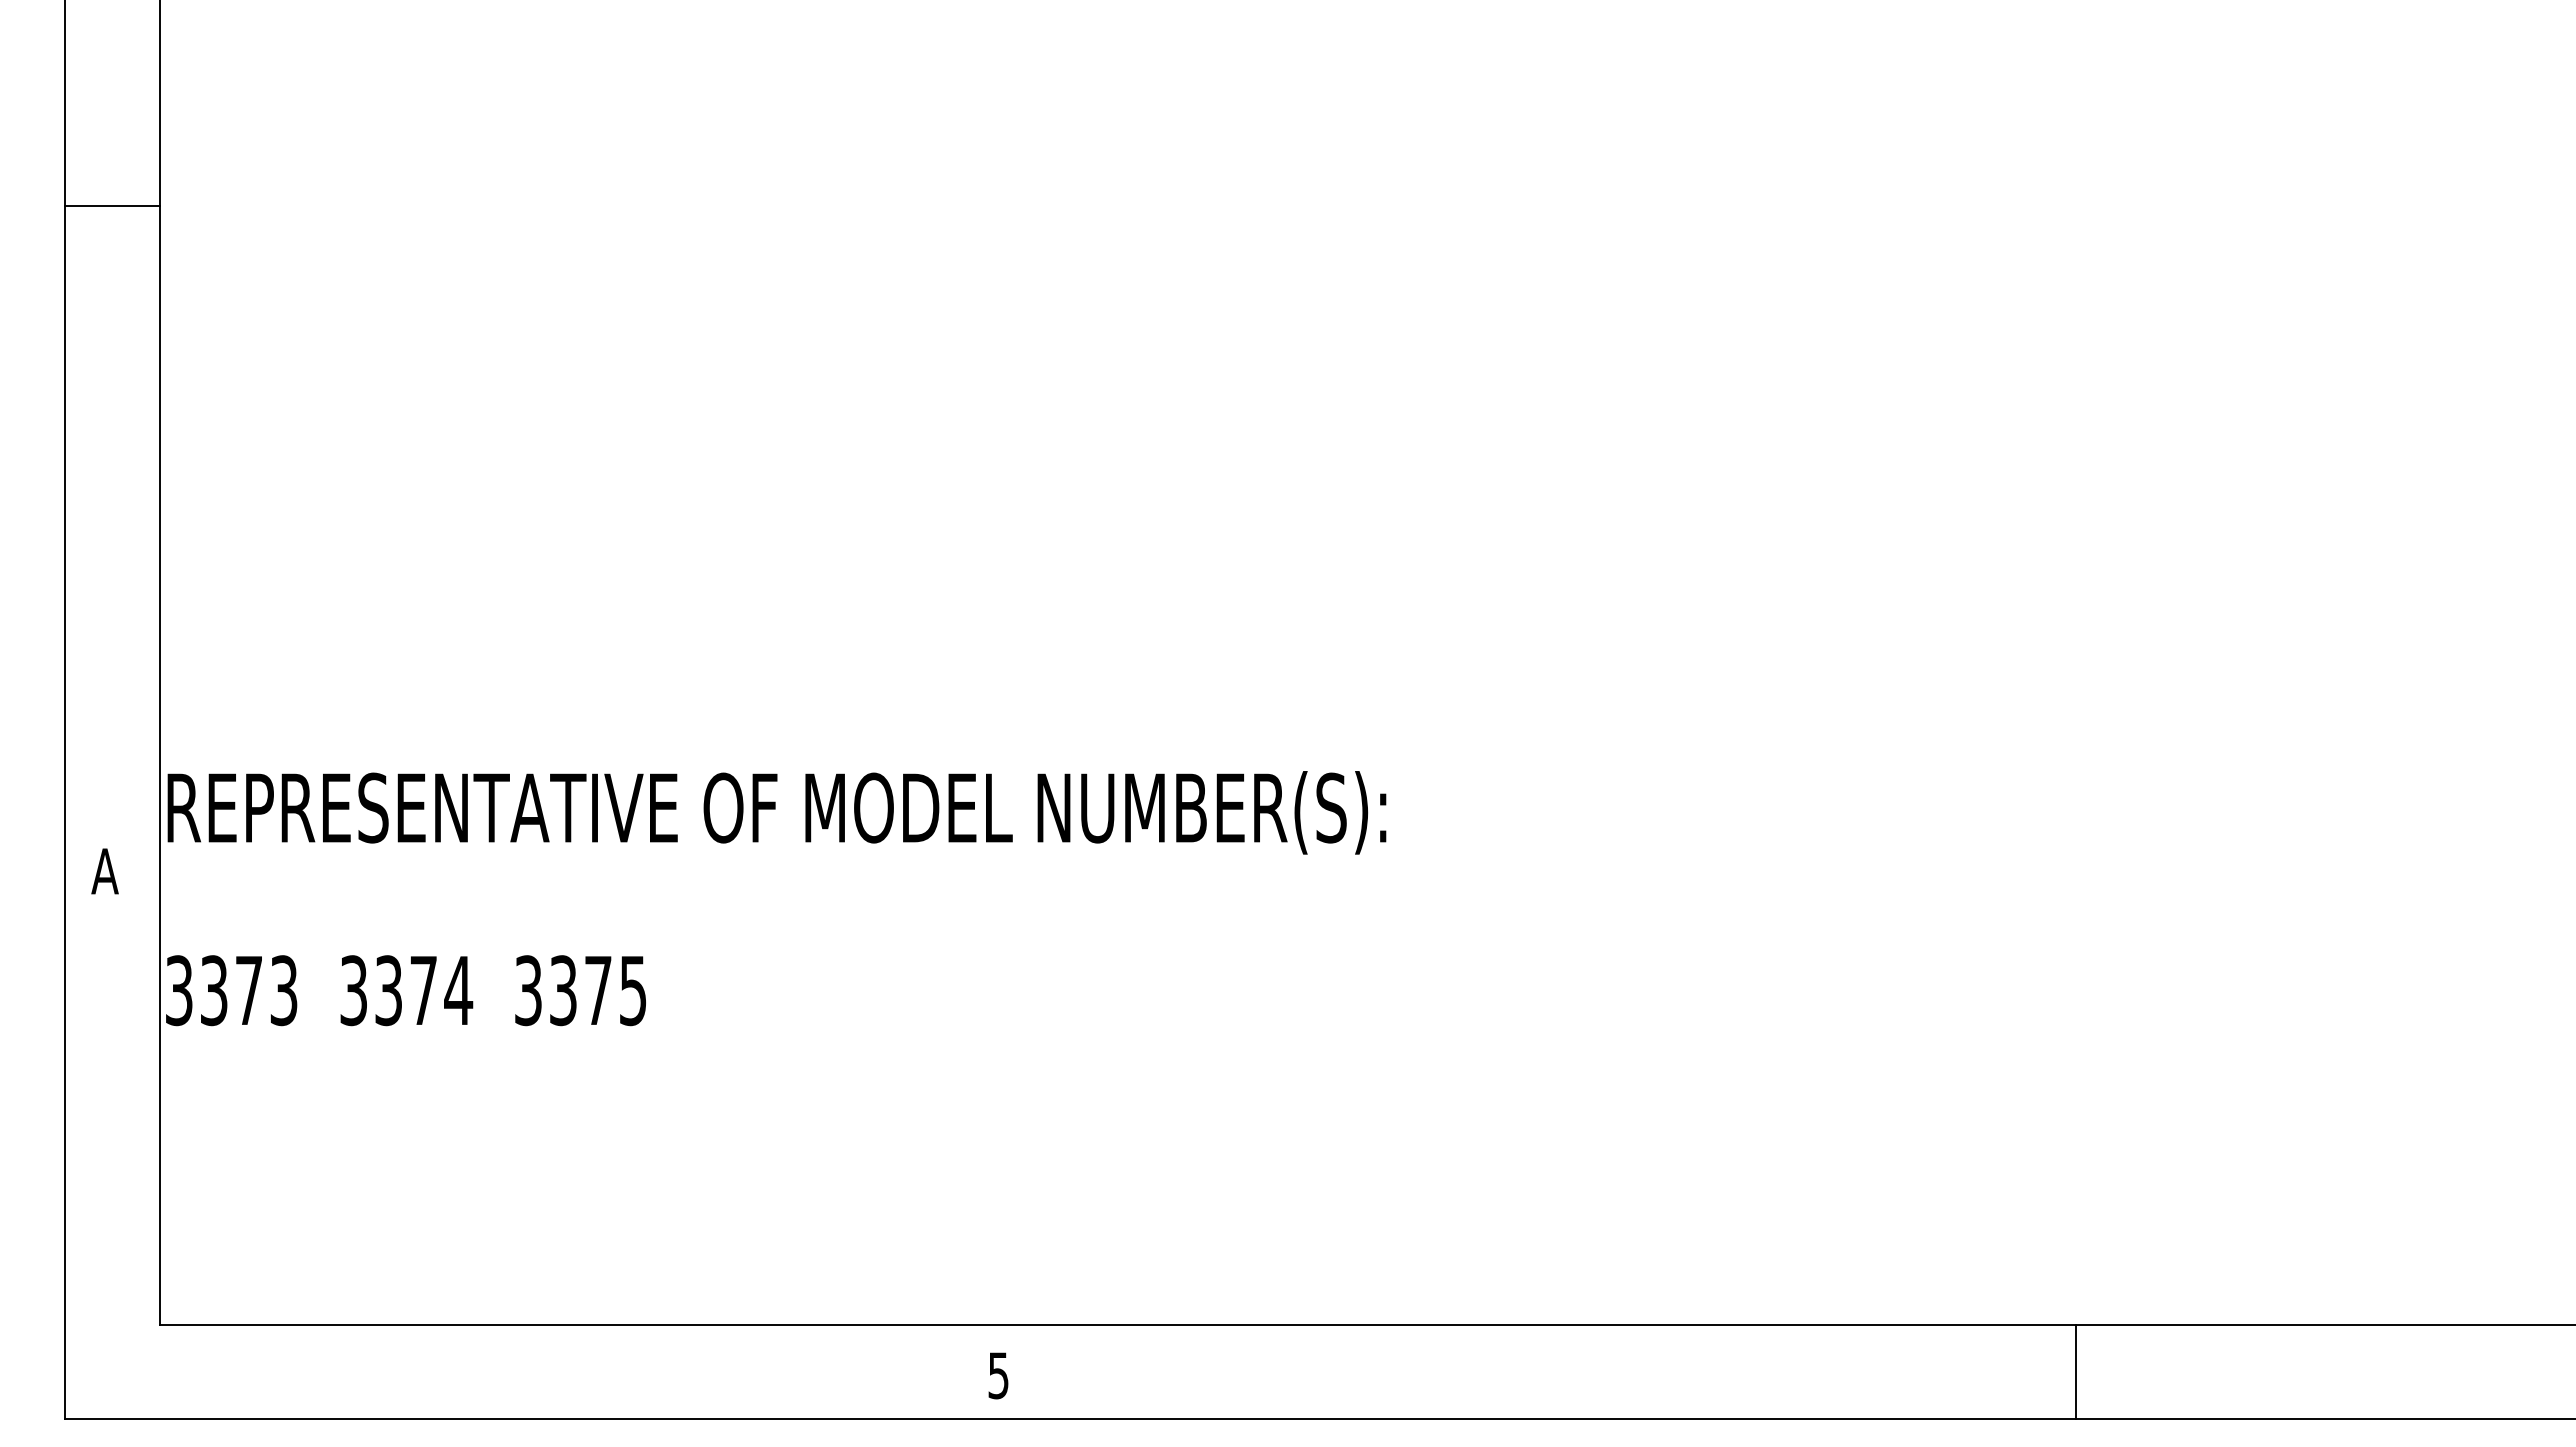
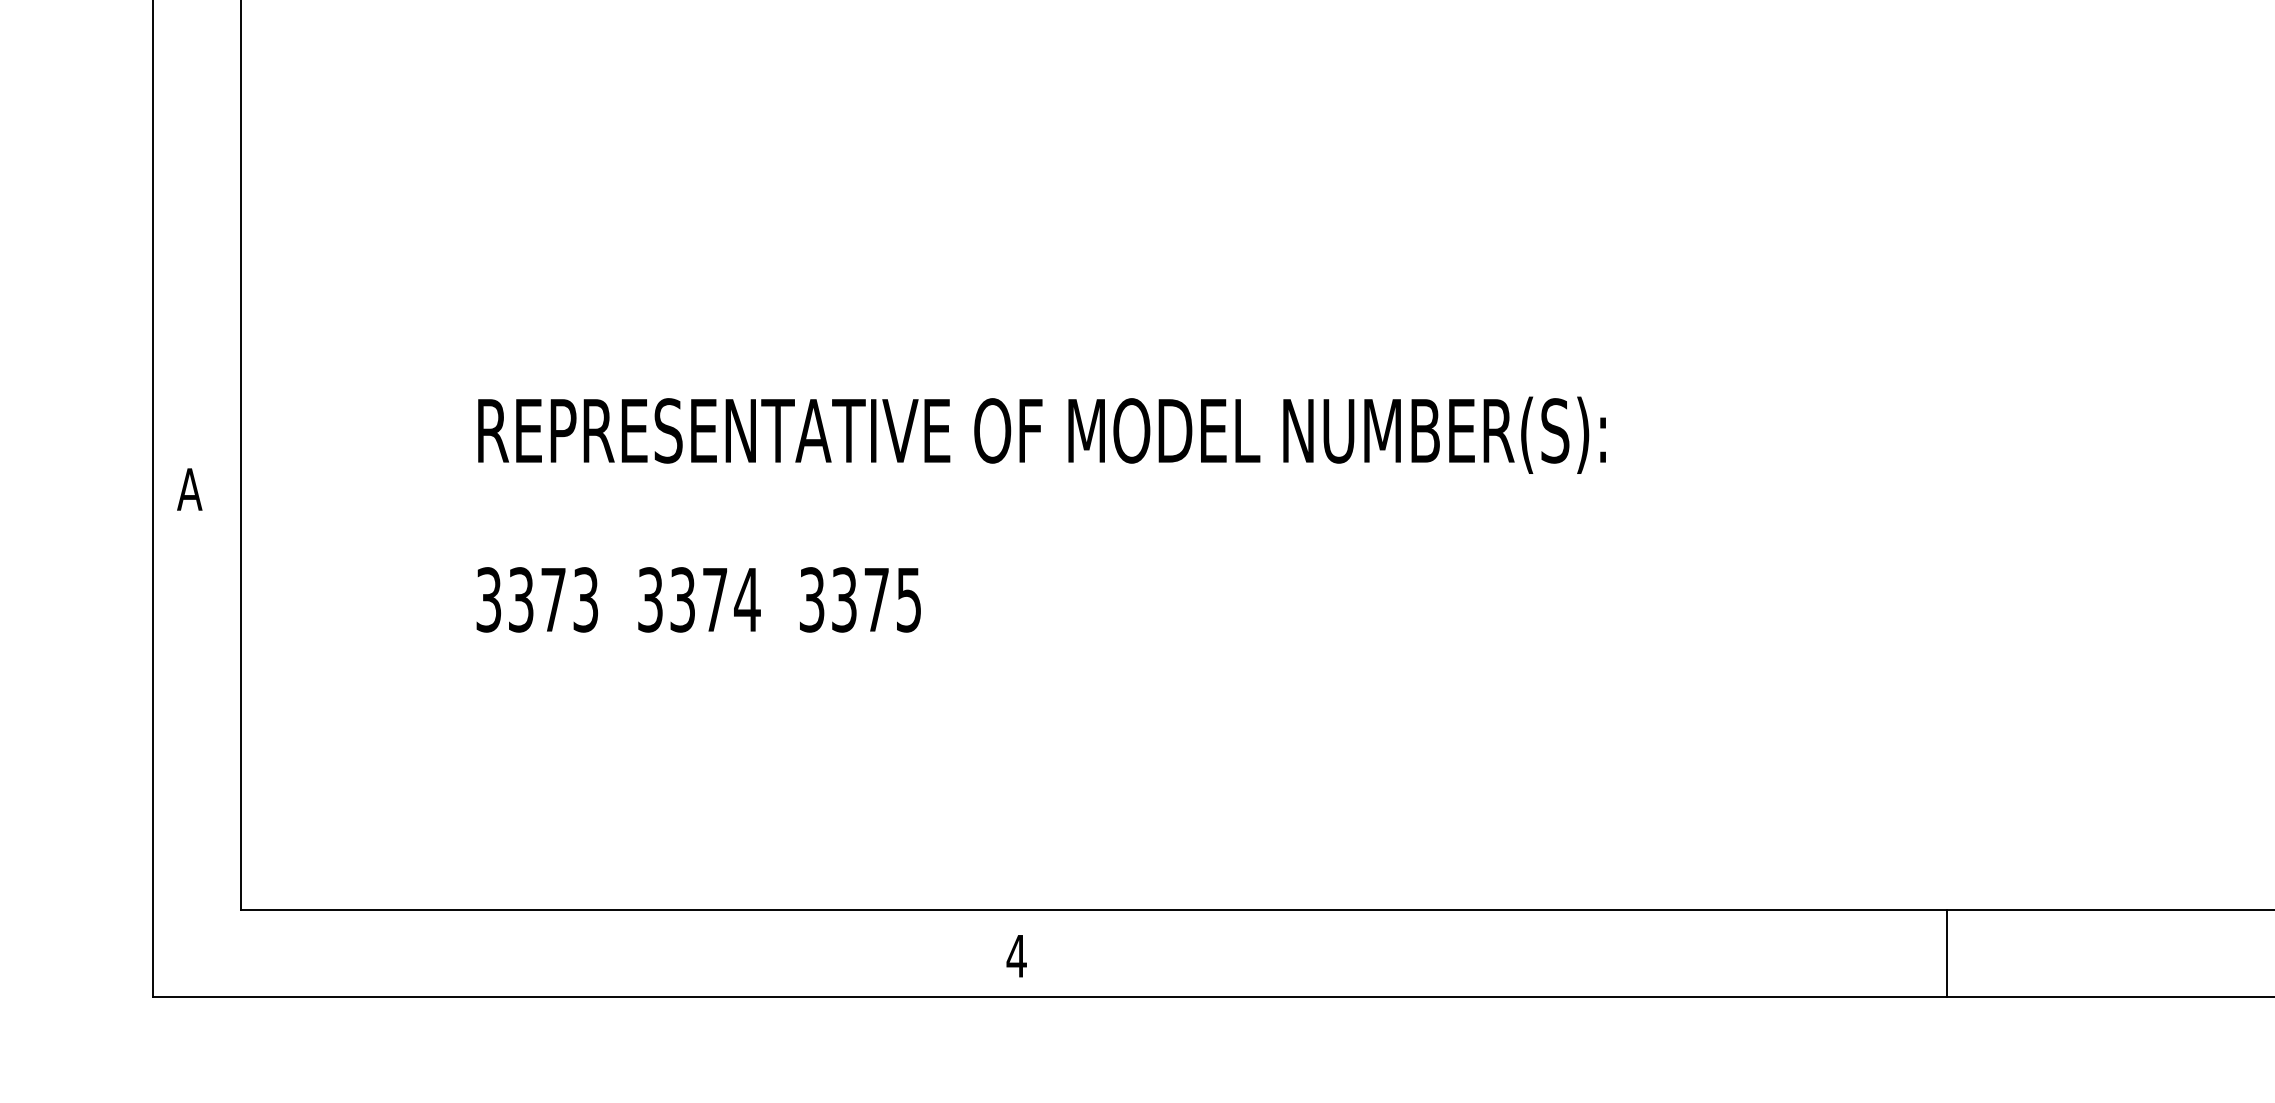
text: (776, 898) -> (1041, 514), moved
line: (2076, 1372) -> (1947, 953), moved
text: (998, 1375) -> (1016, 956), 5 -> 4

